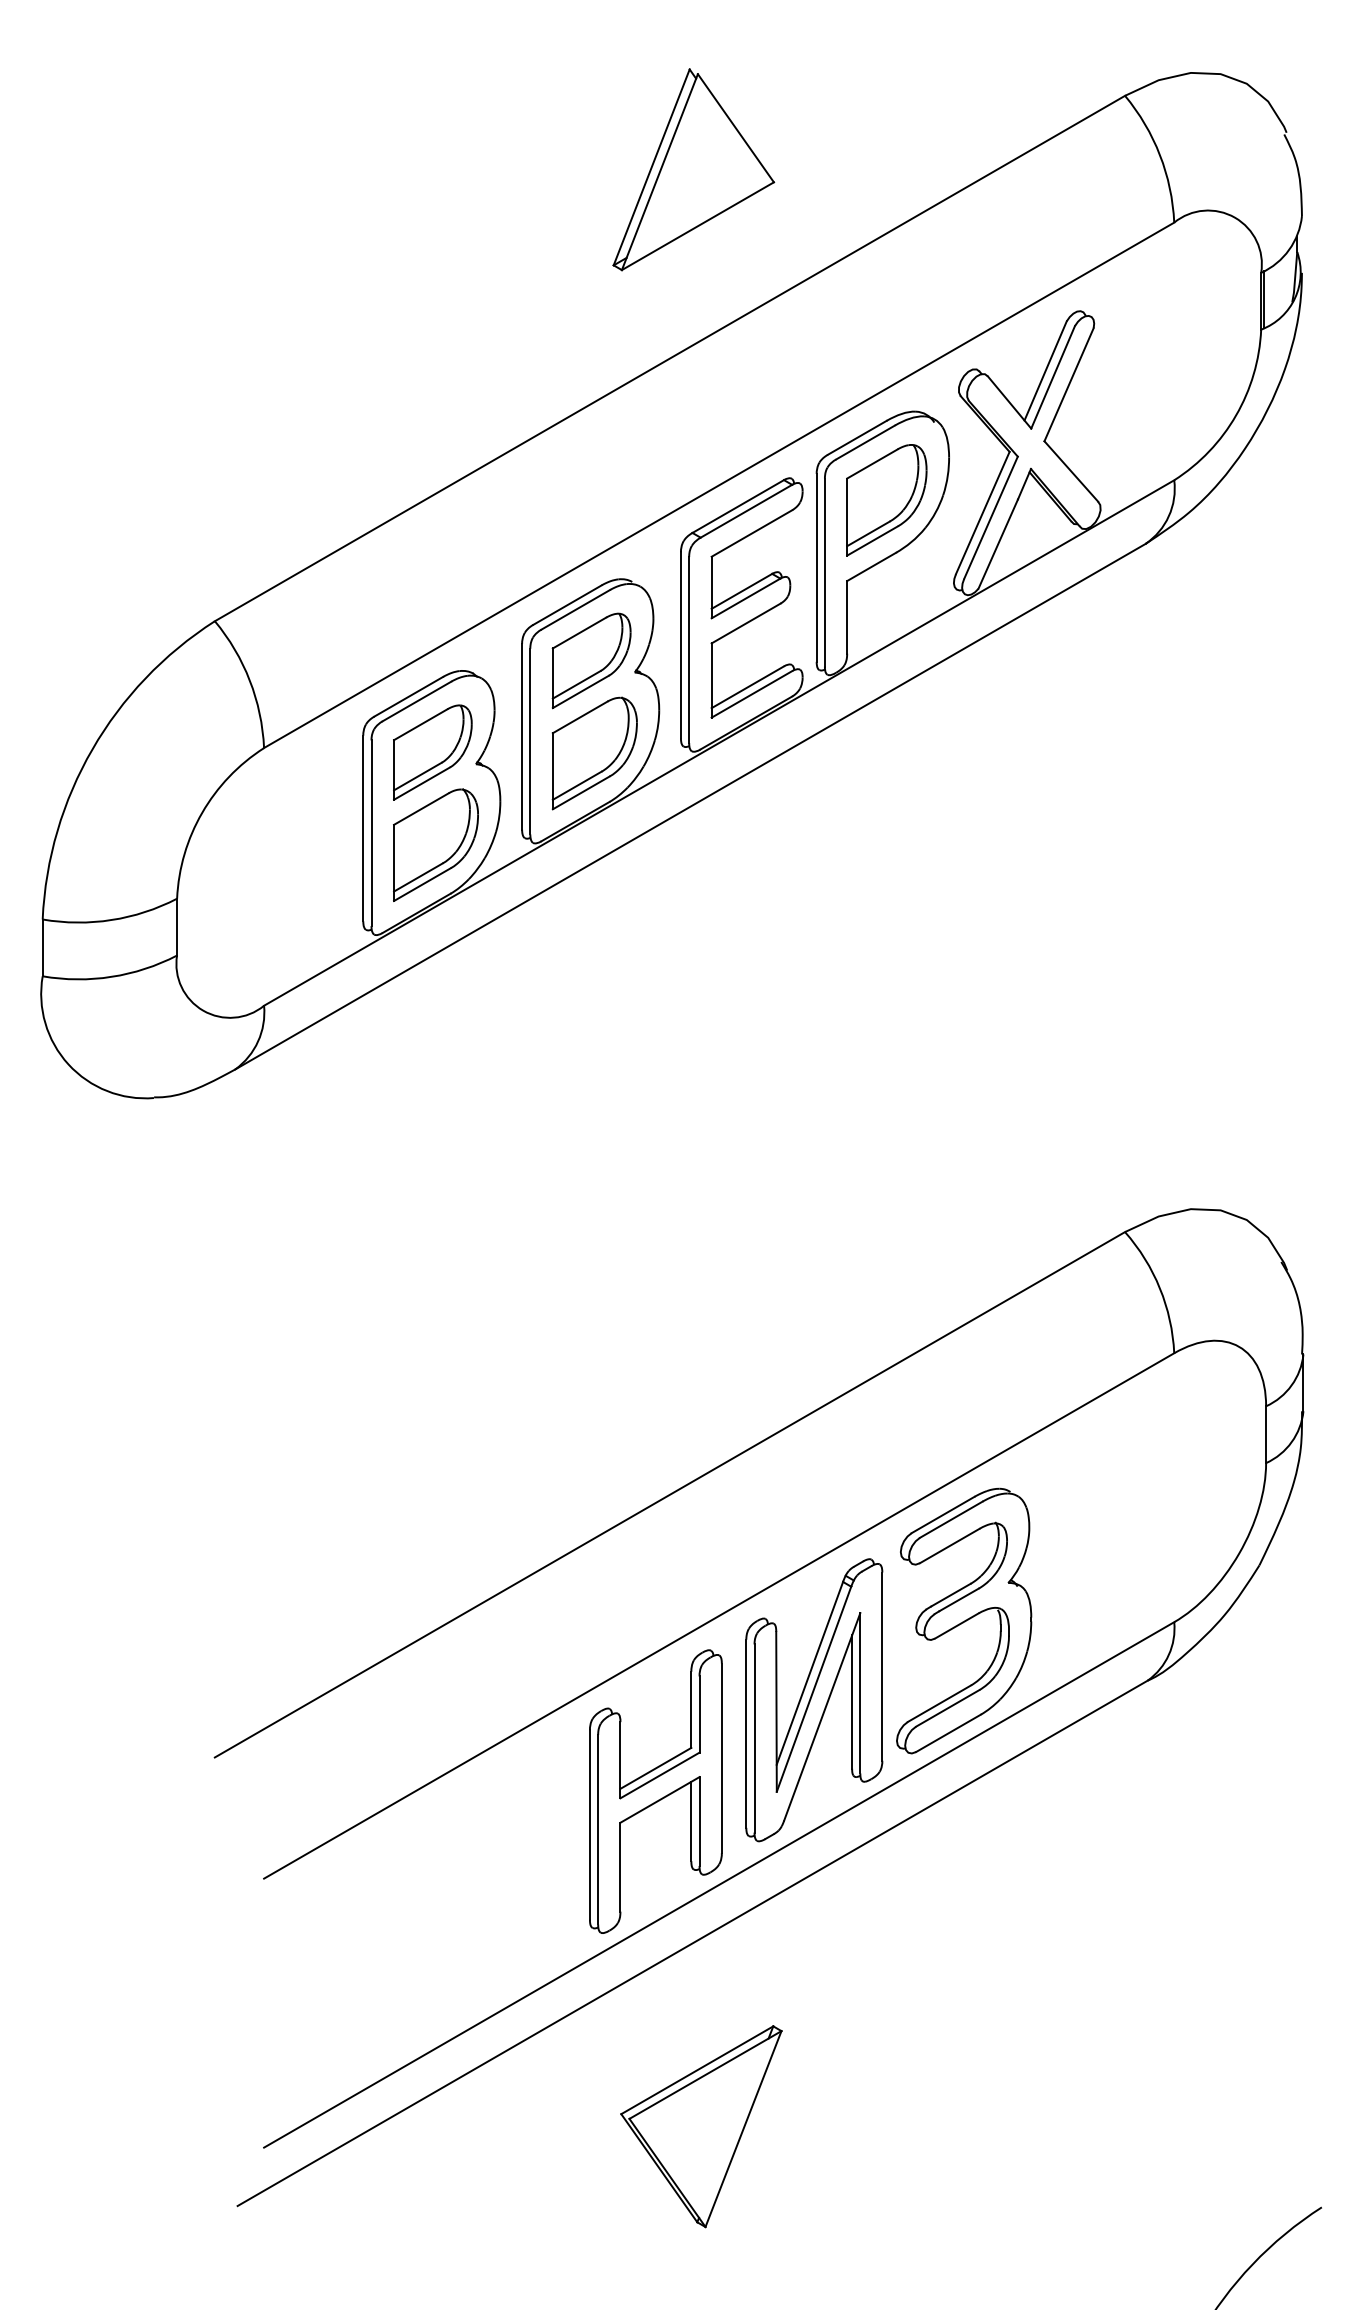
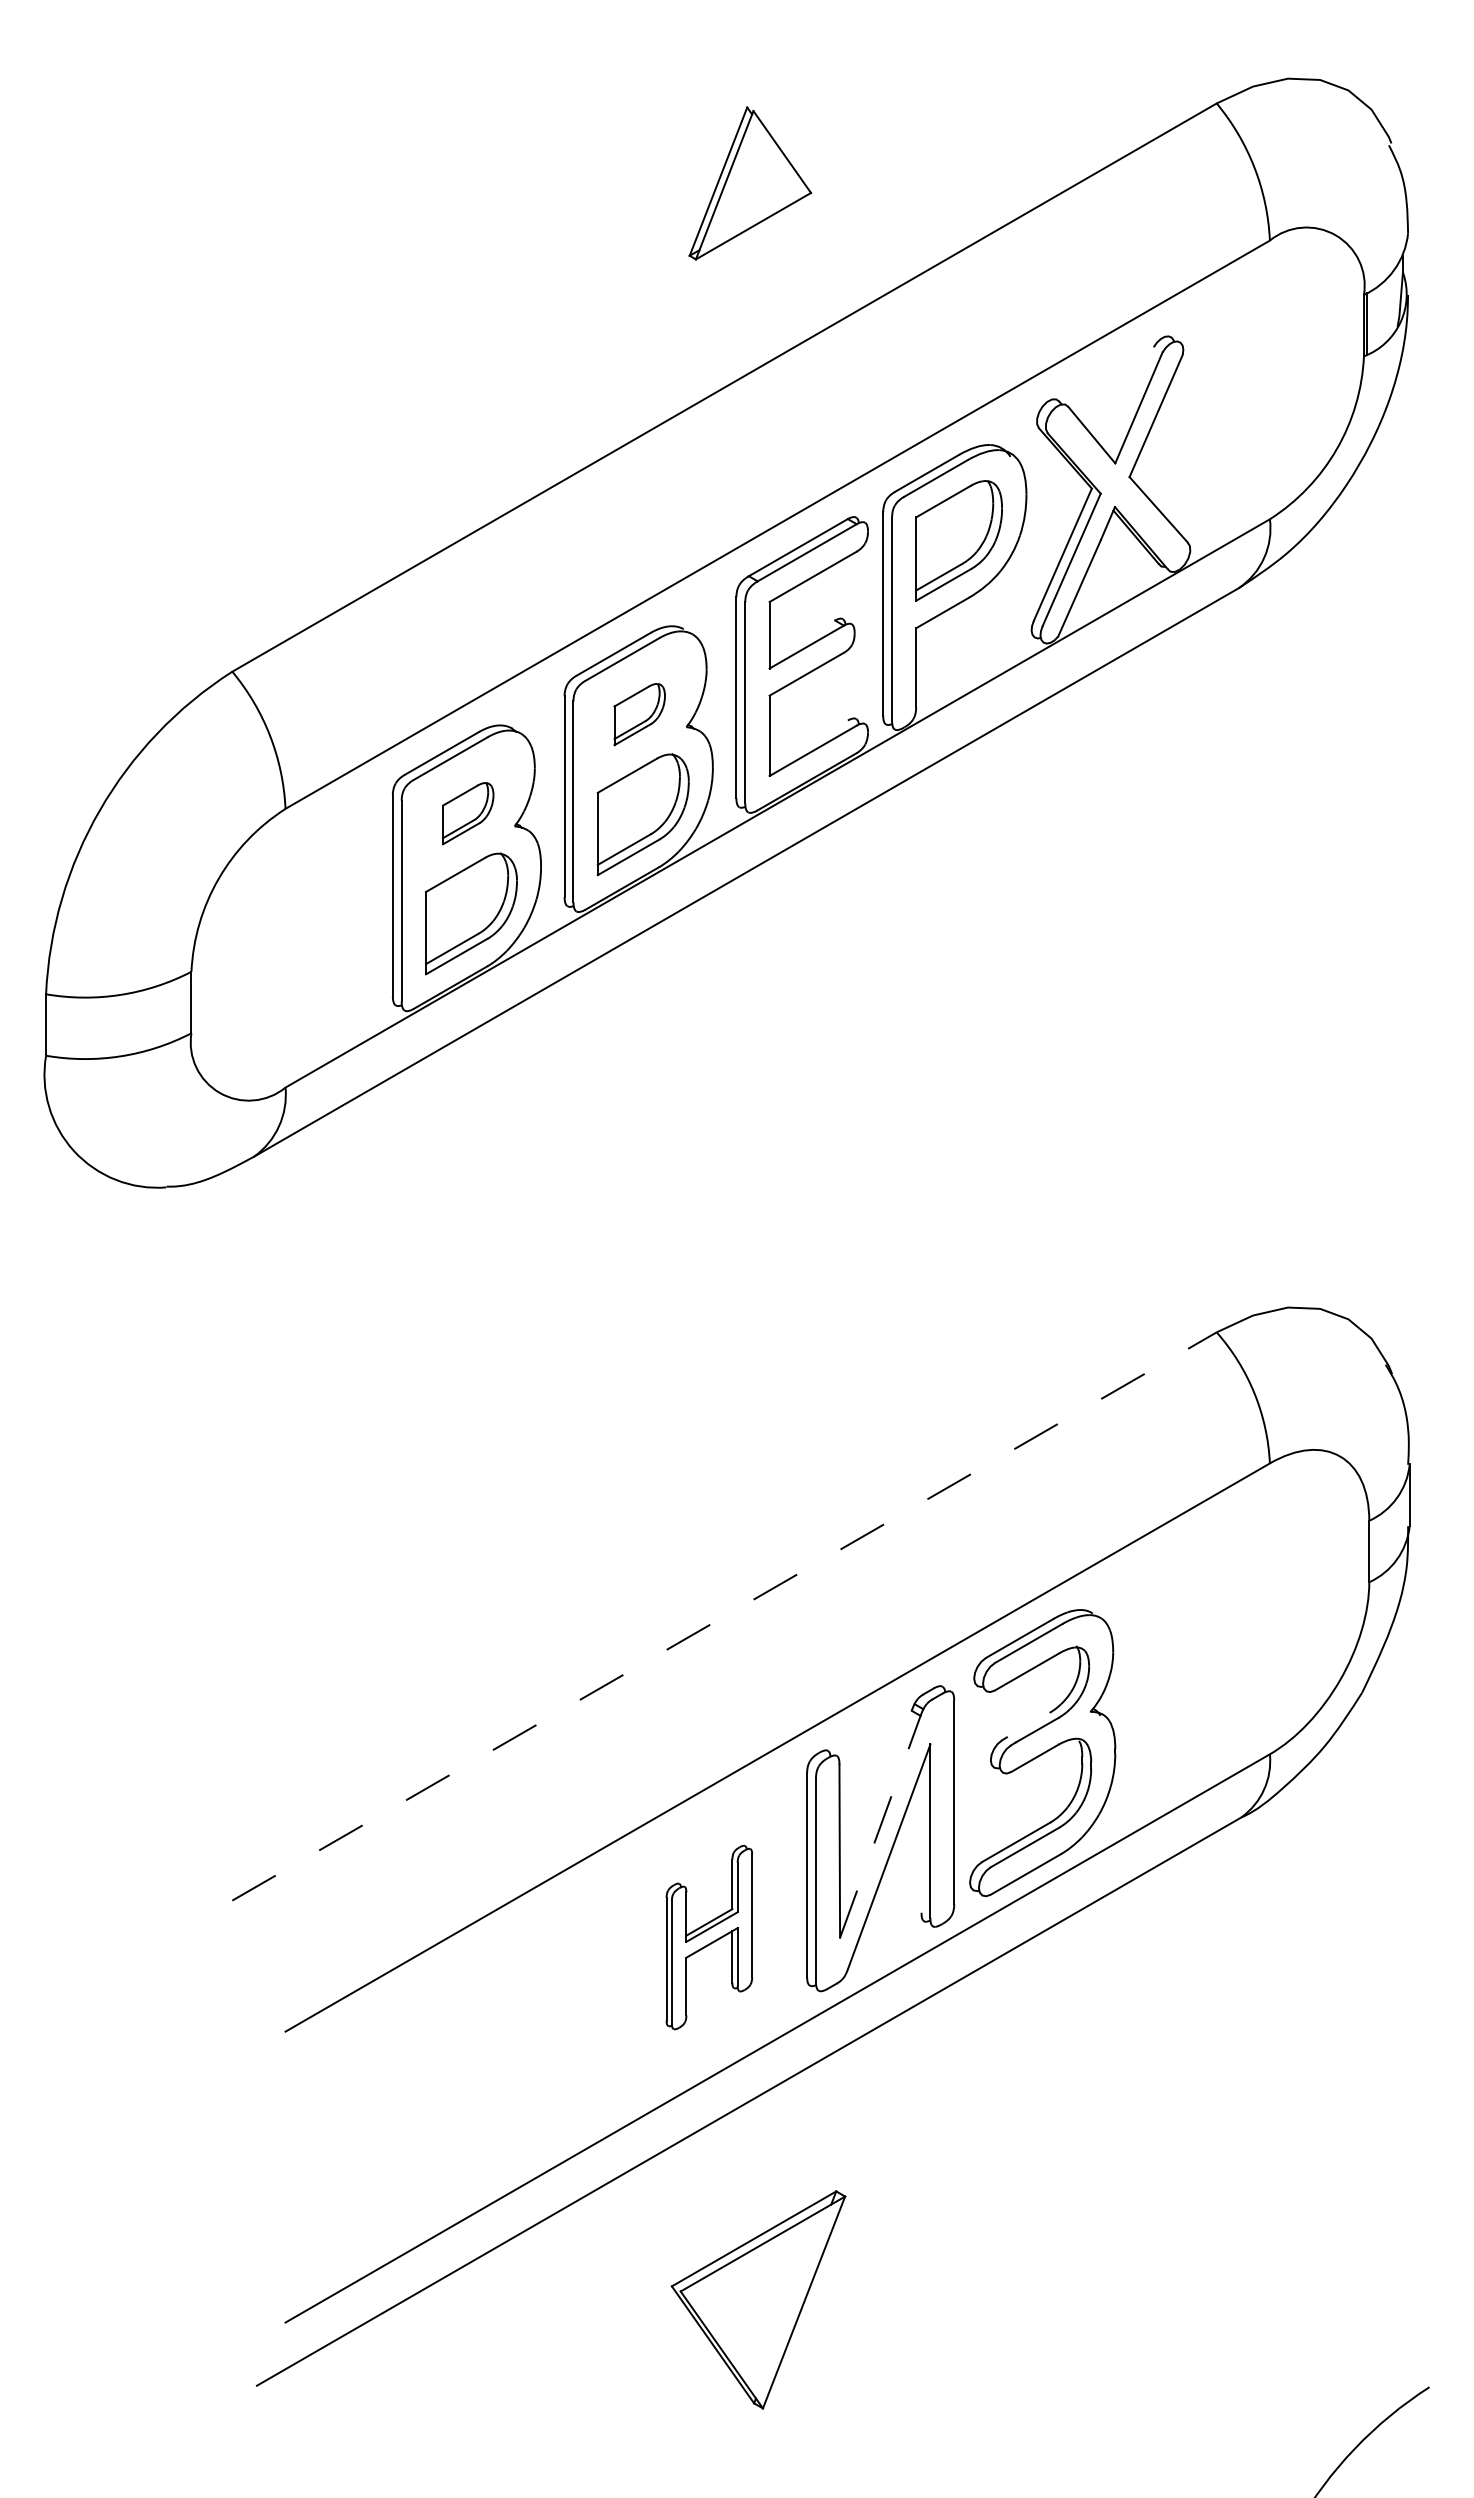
part: (693, 169) -> (750, 183), size x0.7
line: (1045, 370) -> (1130, 400), removed
line: (742, 591) -> (802, 639), removed
part: (591, 660) -> (639, 714), size x0.6
line: (747, 686) -> (808, 742), removed
part: (433, 752) -> (468, 813), size x0.6
line: (669, 1494) -> (724, 1616), solid -> dashed
line: (950, 1594) -> (1027, 1724), removed
line: (809, 1673) -> (875, 1809), removed
line: (814, 1688) -> (880, 1826), solid -> dashed
line: (852, 1701) -> (921, 1840), removed
part: (656, 1791) -> (709, 1937), size x0.6

